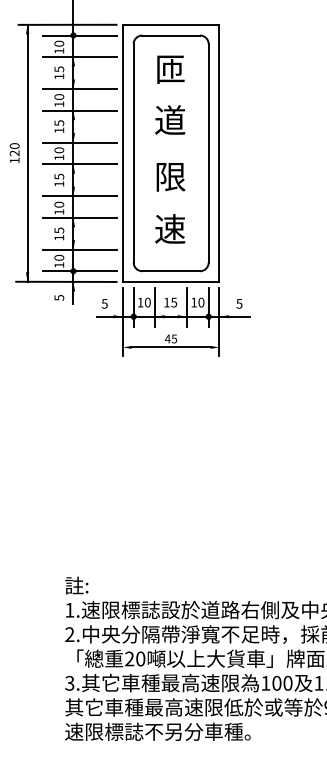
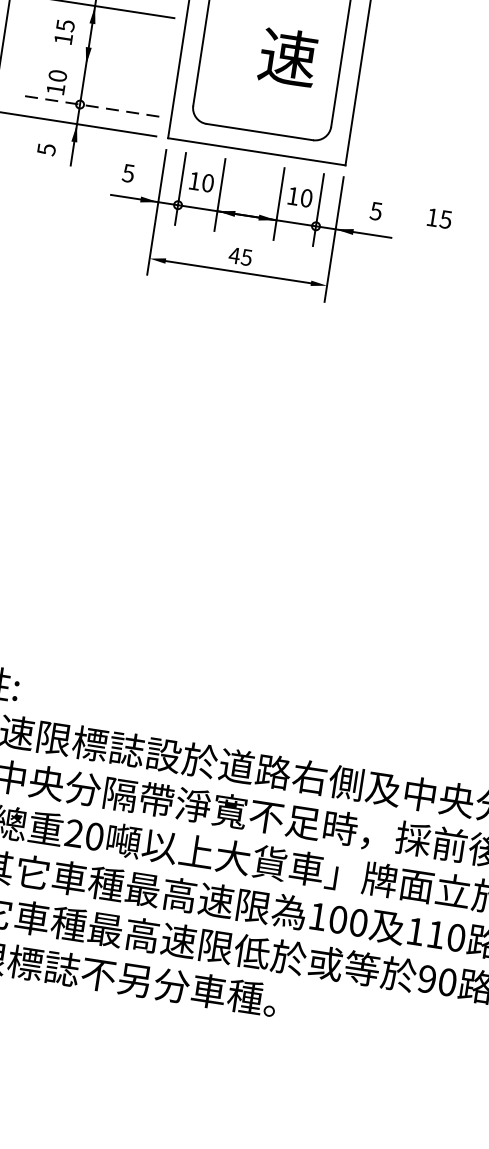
text: (170, 228) -> (288, 56), moved
line: (79, 249) -> (97, 66), removed
line: (79, 271) -> (91, 106), solid -> dashed
text: (170, 302) -> (439, 218), moved

